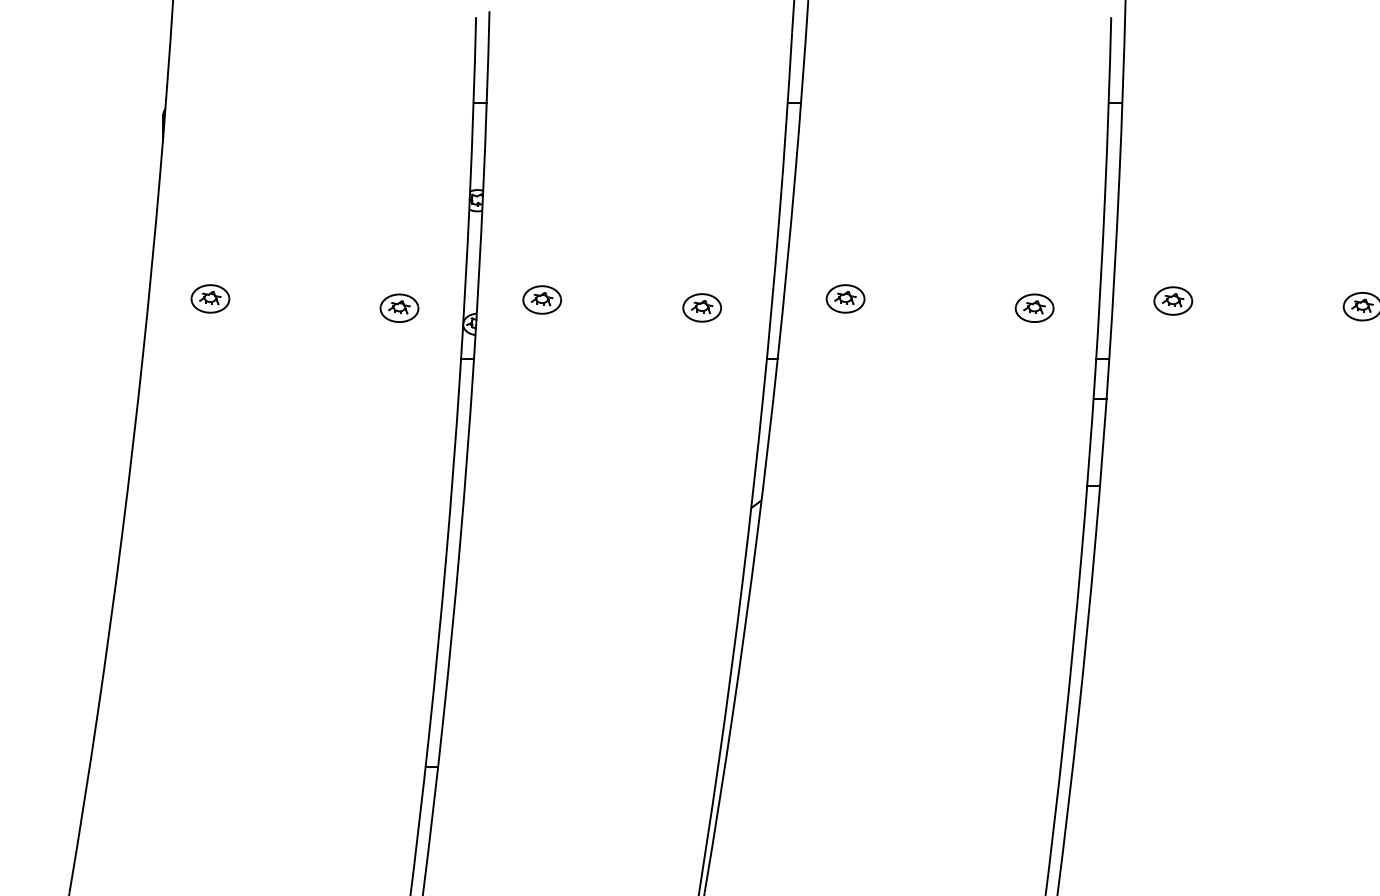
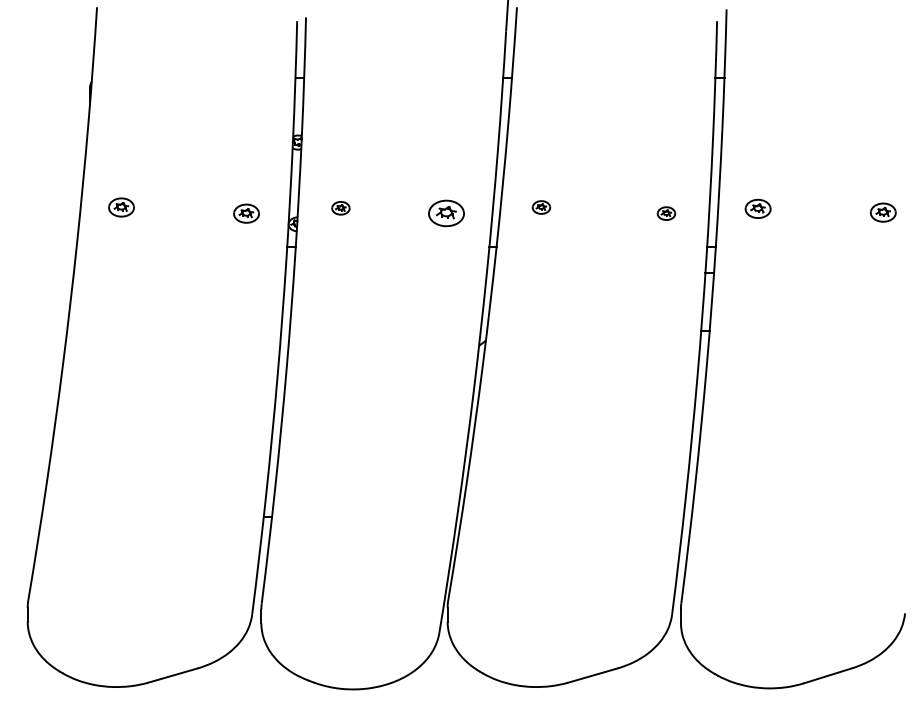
part: (845, 298) -> (541, 207), size x0.7
part: (541, 300) -> (340, 208), size x0.7
part: (701, 307) -> (446, 213), size x1.4
part: (1034, 307) -> (666, 213), size x0.7

